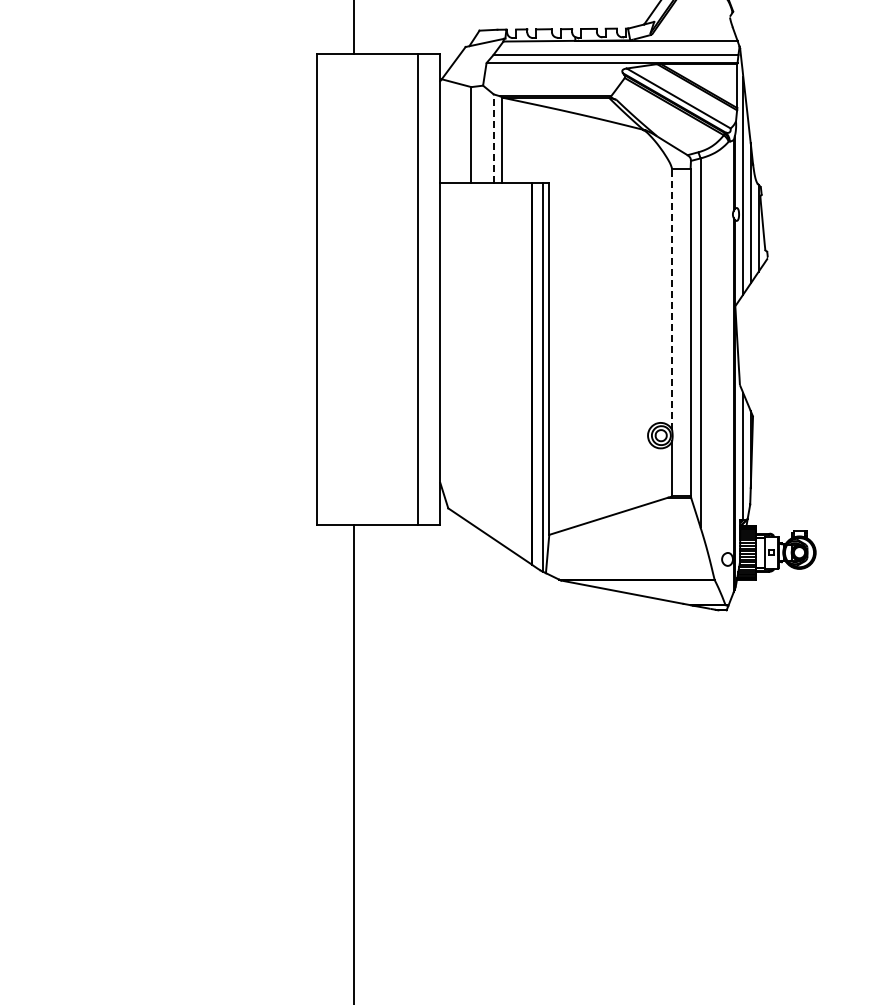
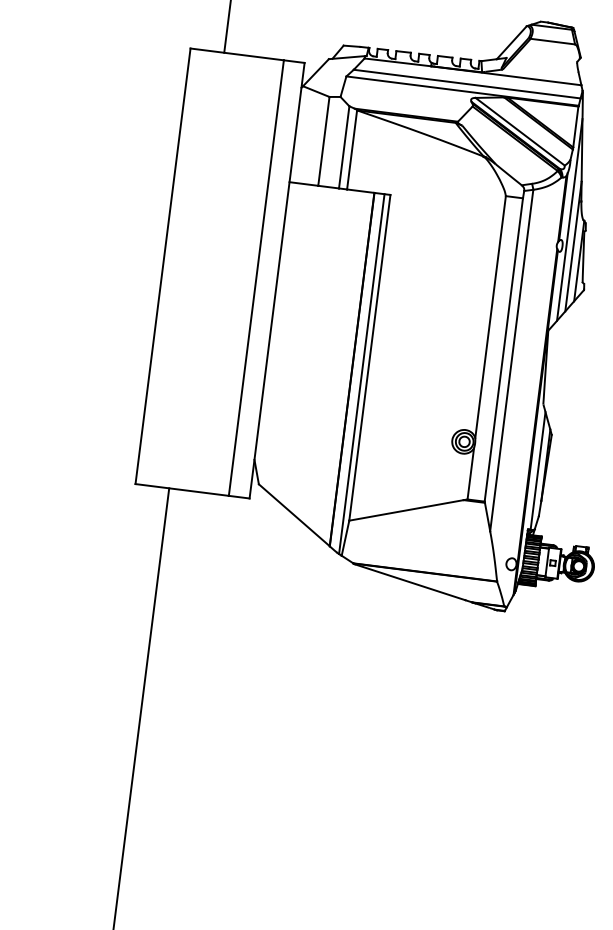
line: (493, 138) -> (344, 147), dashed -> solid
line: (672, 299) -> (490, 317), dashed -> solid

